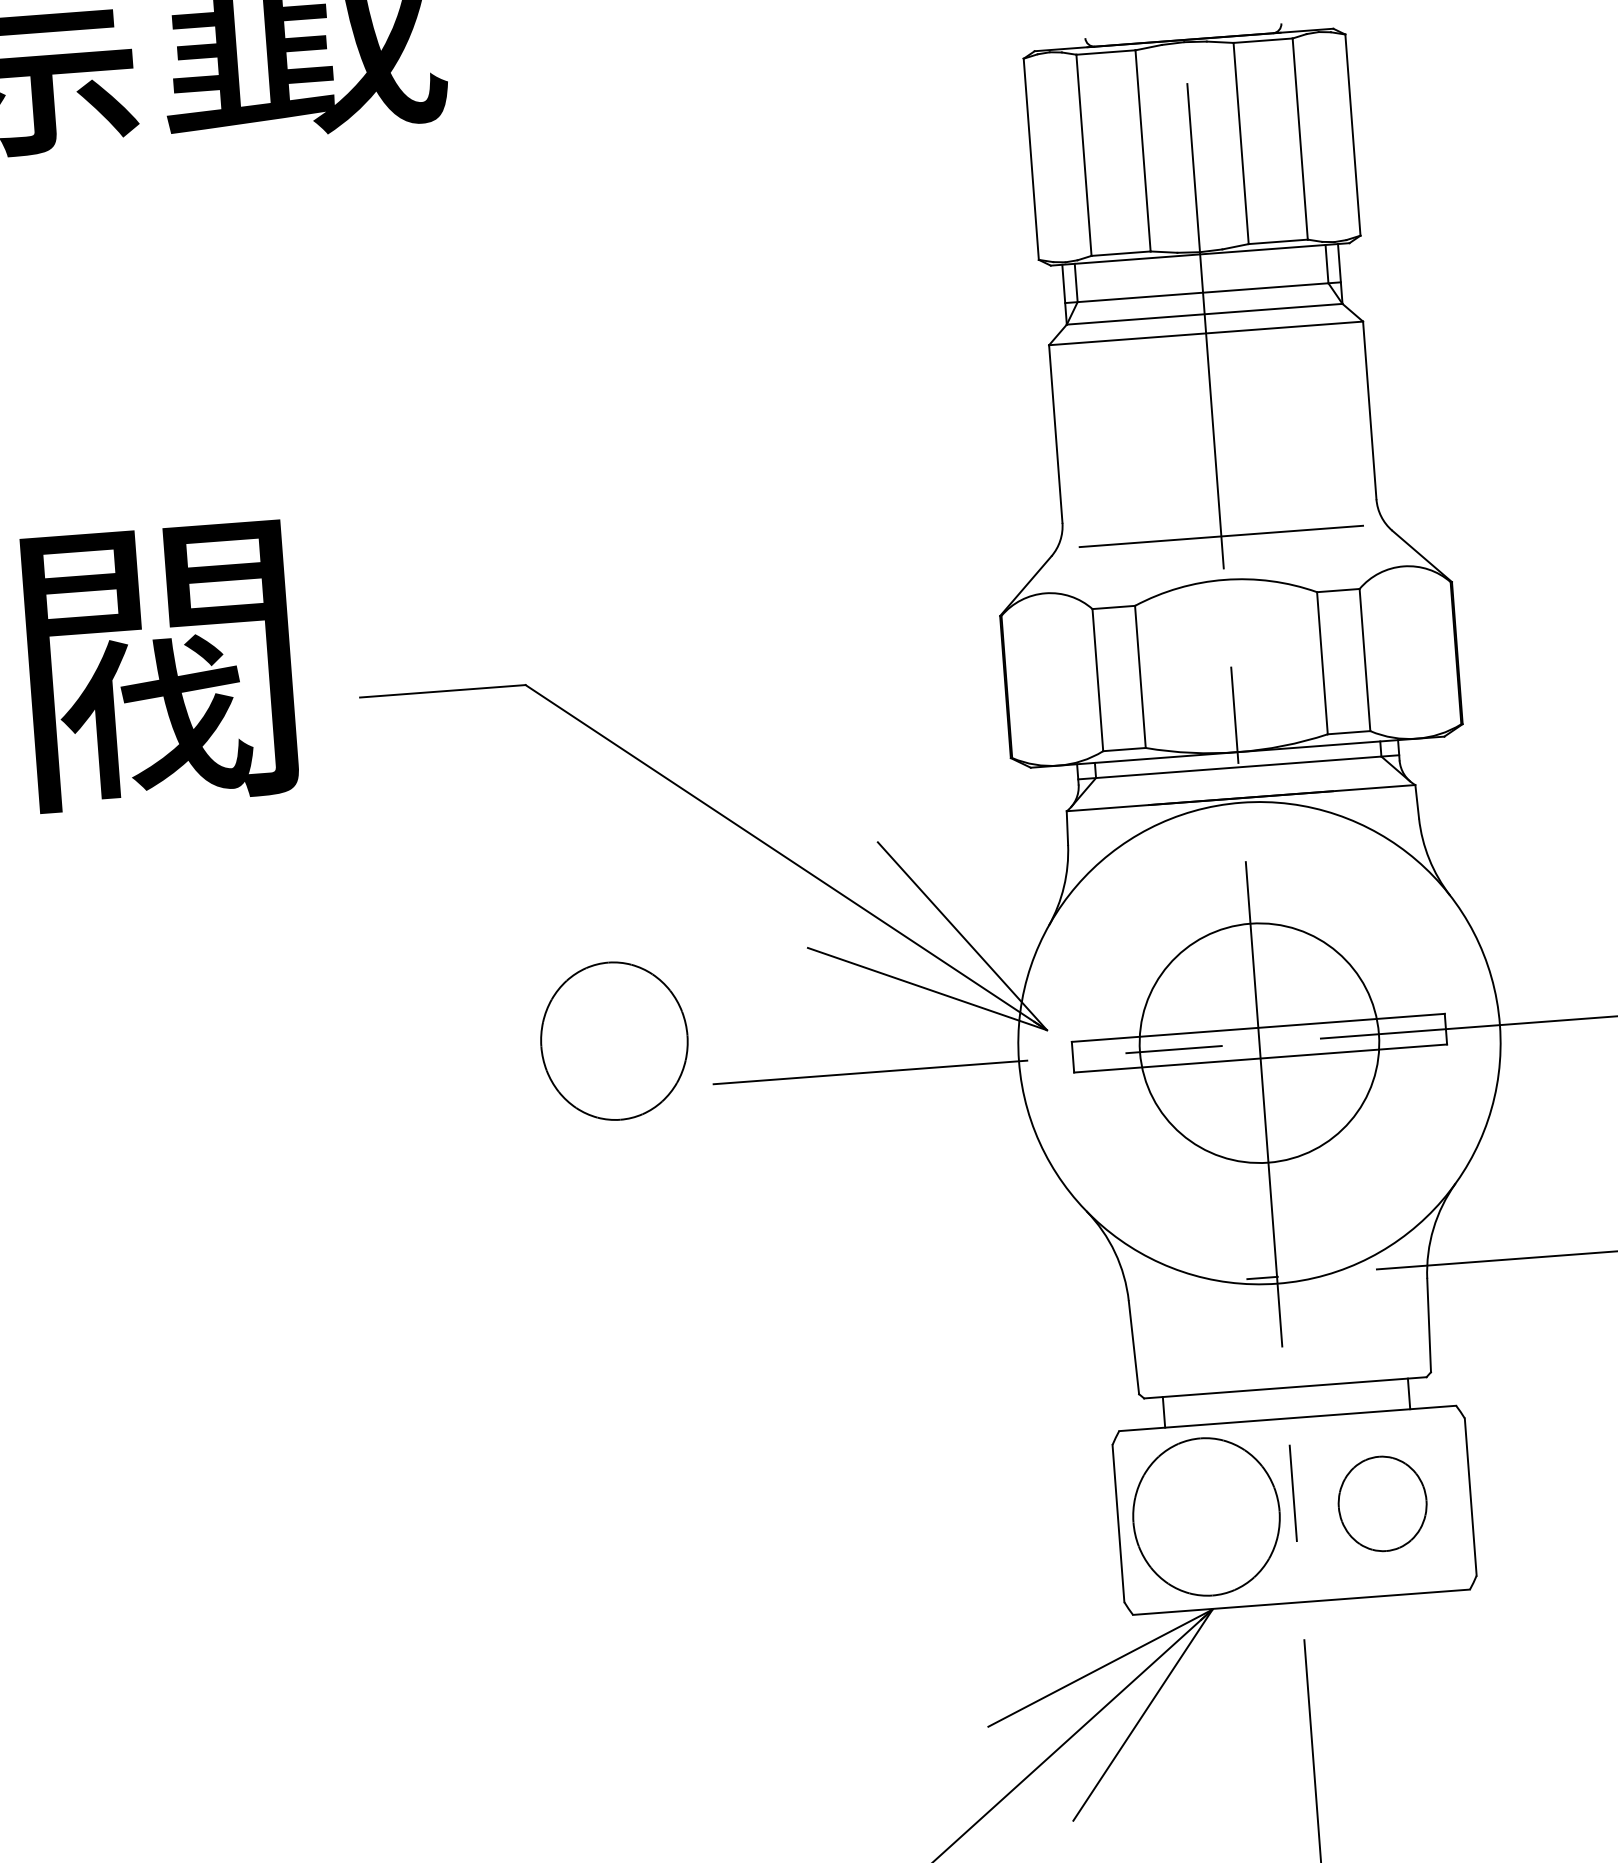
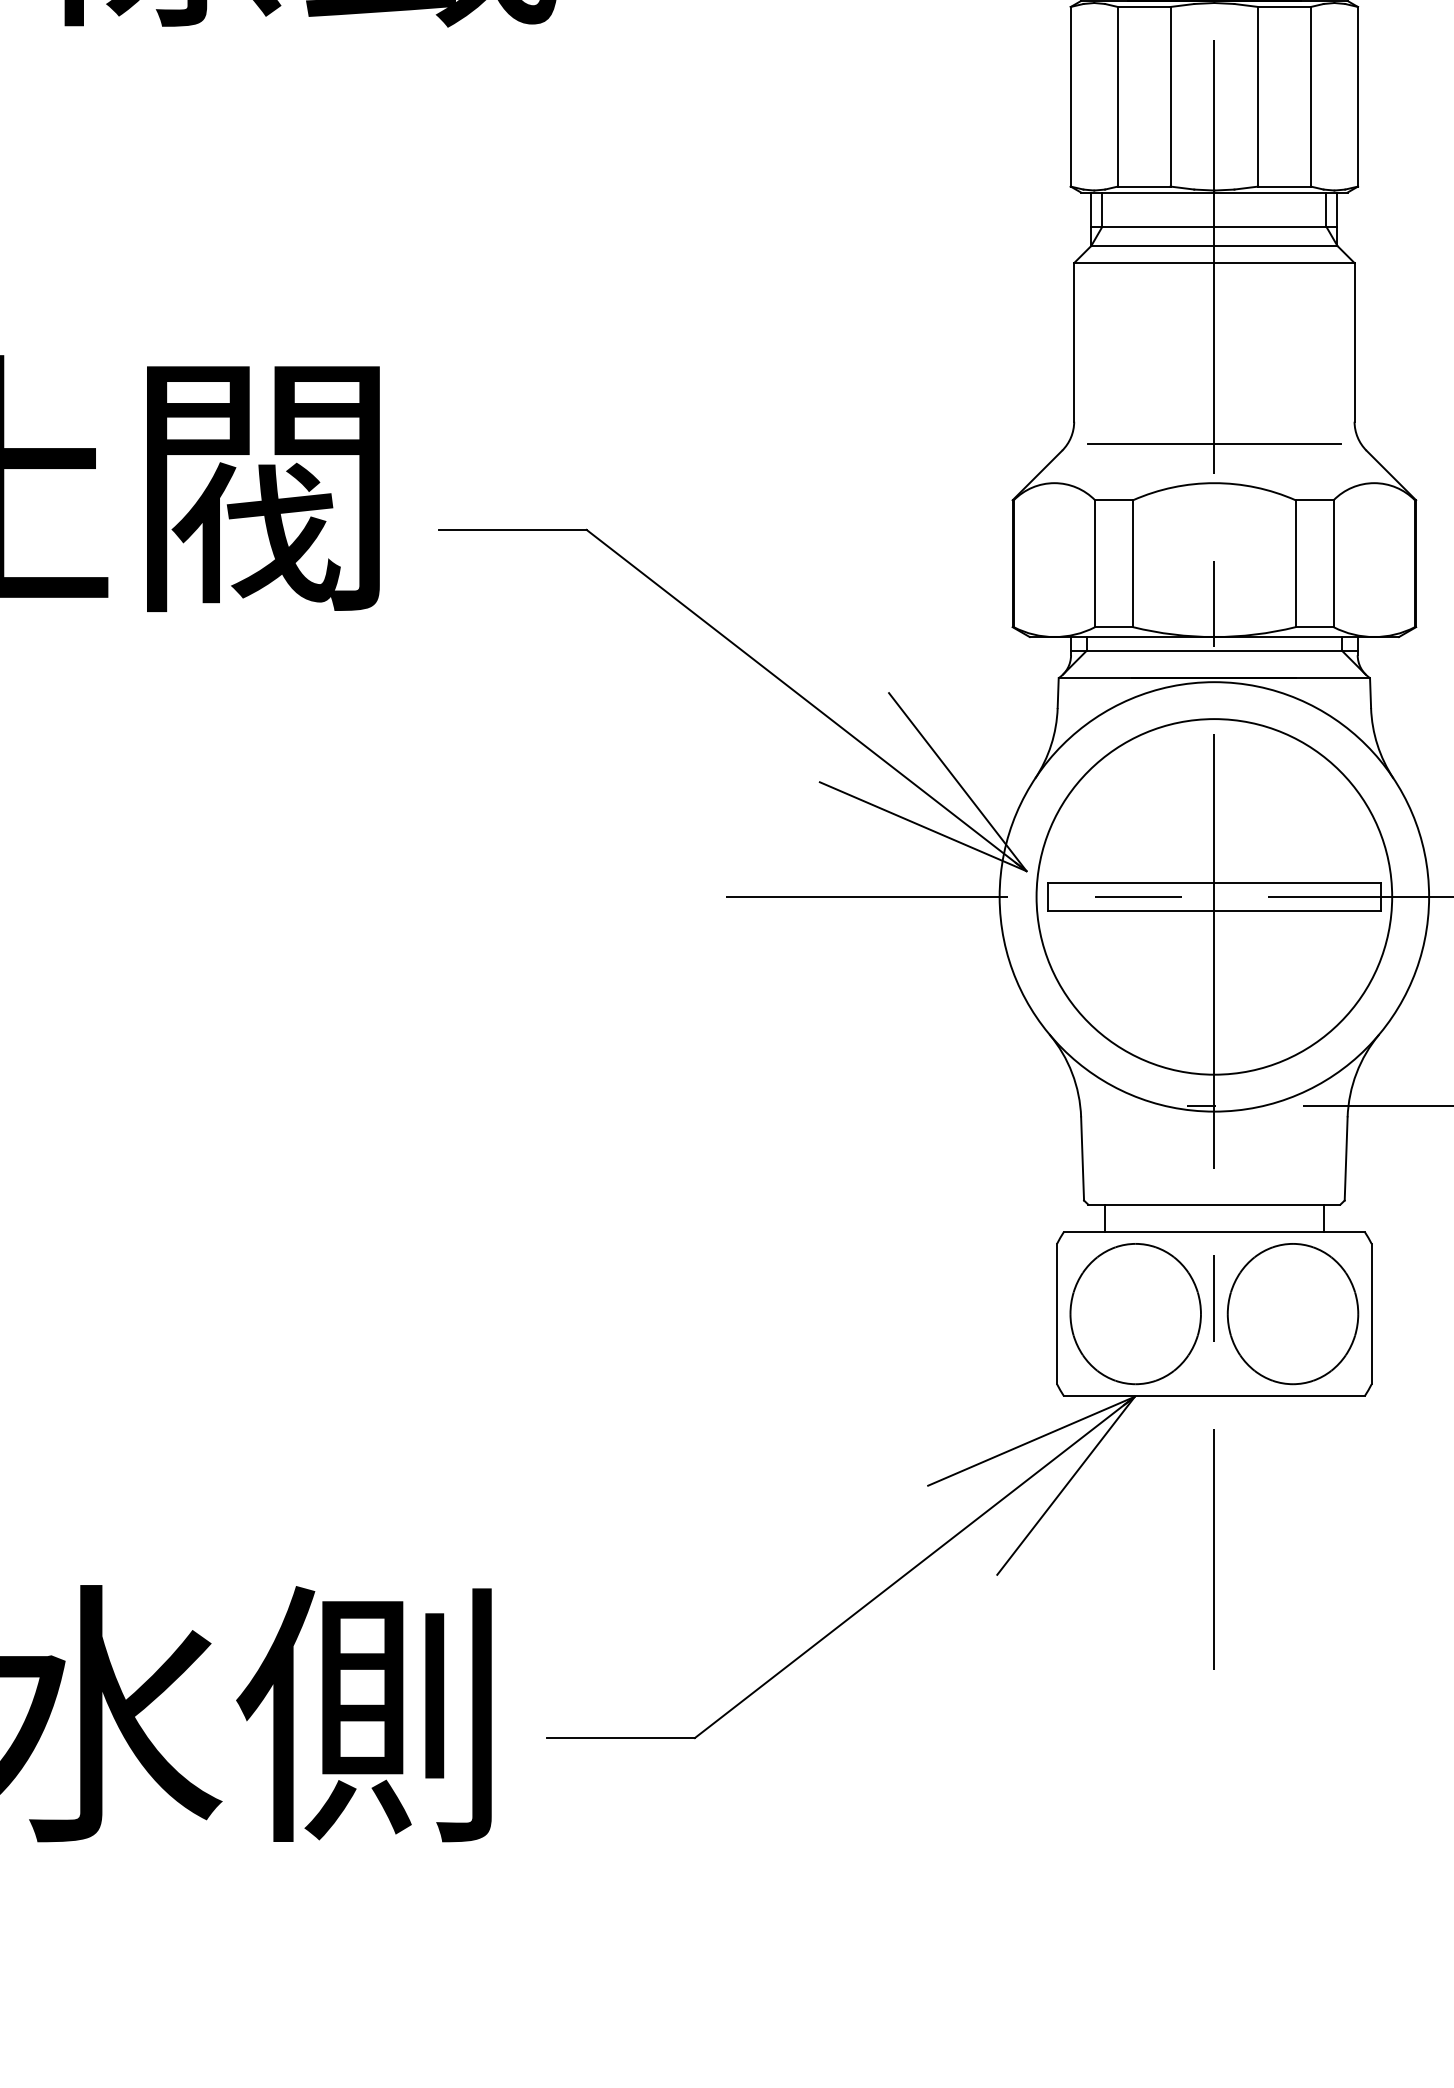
part: (614, 1041) -> (641, 852), removed
circle: (1259, 1042) -> (1214, 896), size x1.67
part: (1382, 1504) -> (1292, 1314), size x1.67

